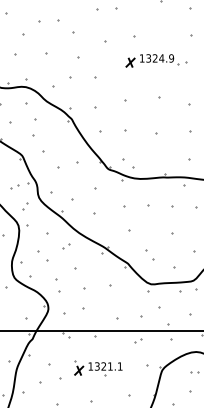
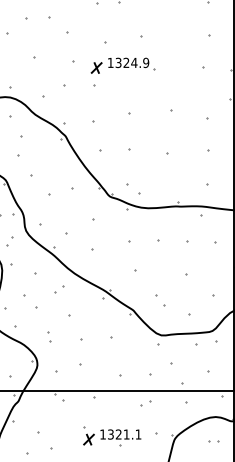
part: (152, 60) -> (123, 65), moved
part: (58, 285) -> (49, 336), size x0.62
part: (98, 368) -> (112, 436), moved

